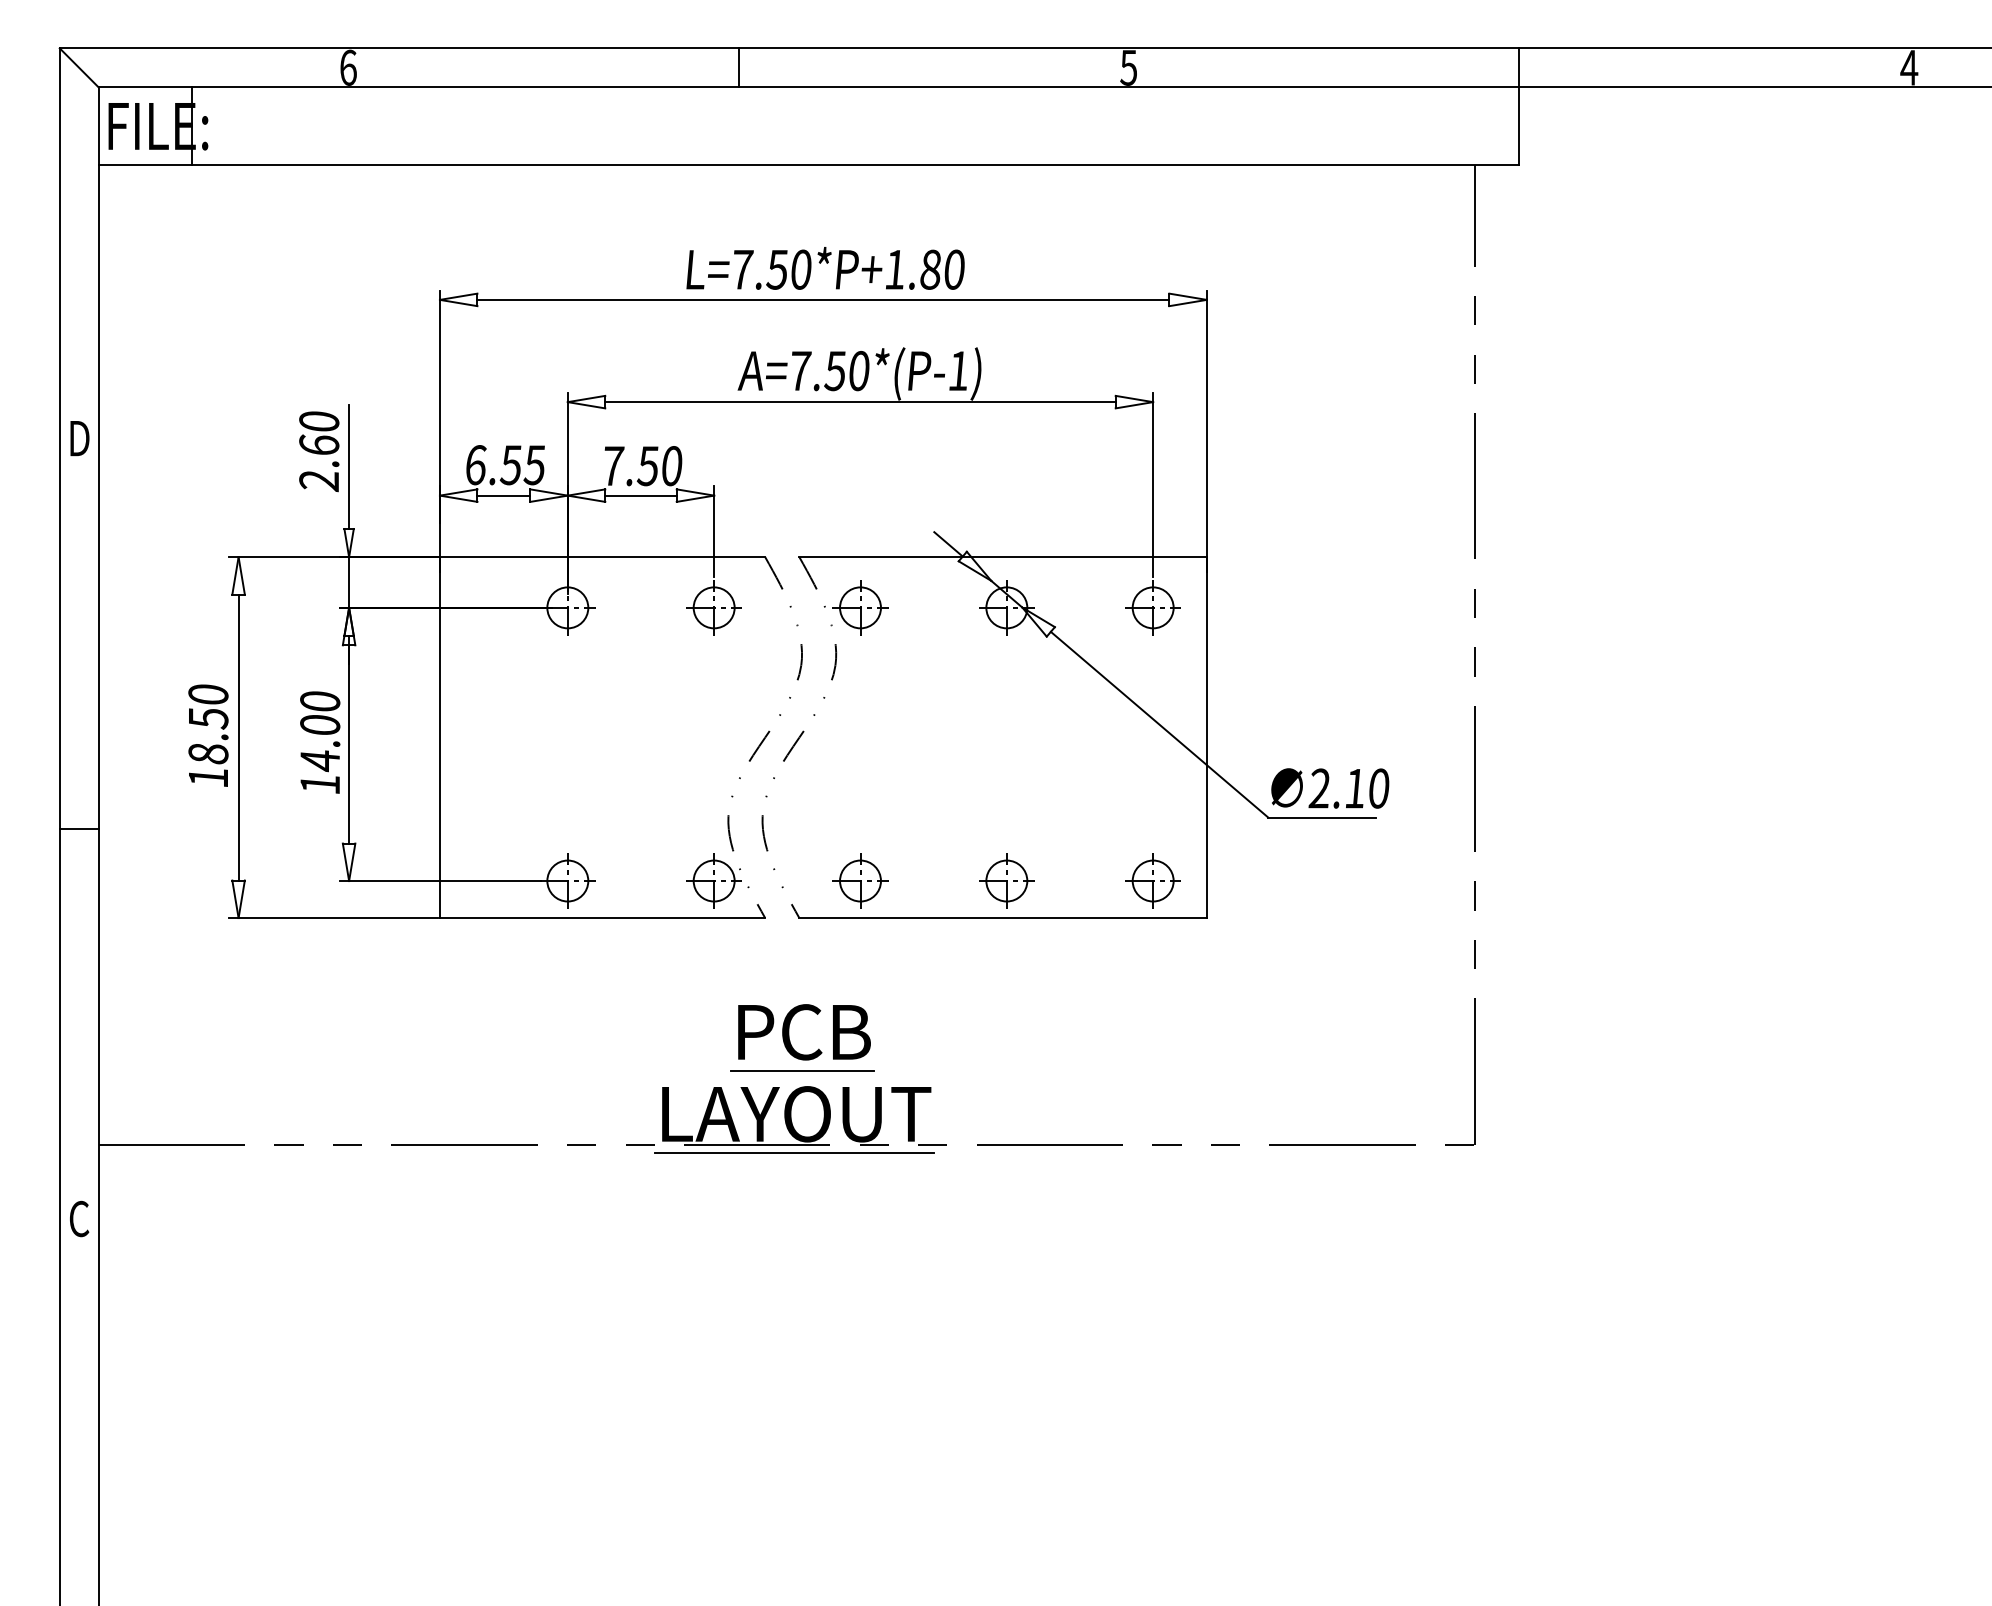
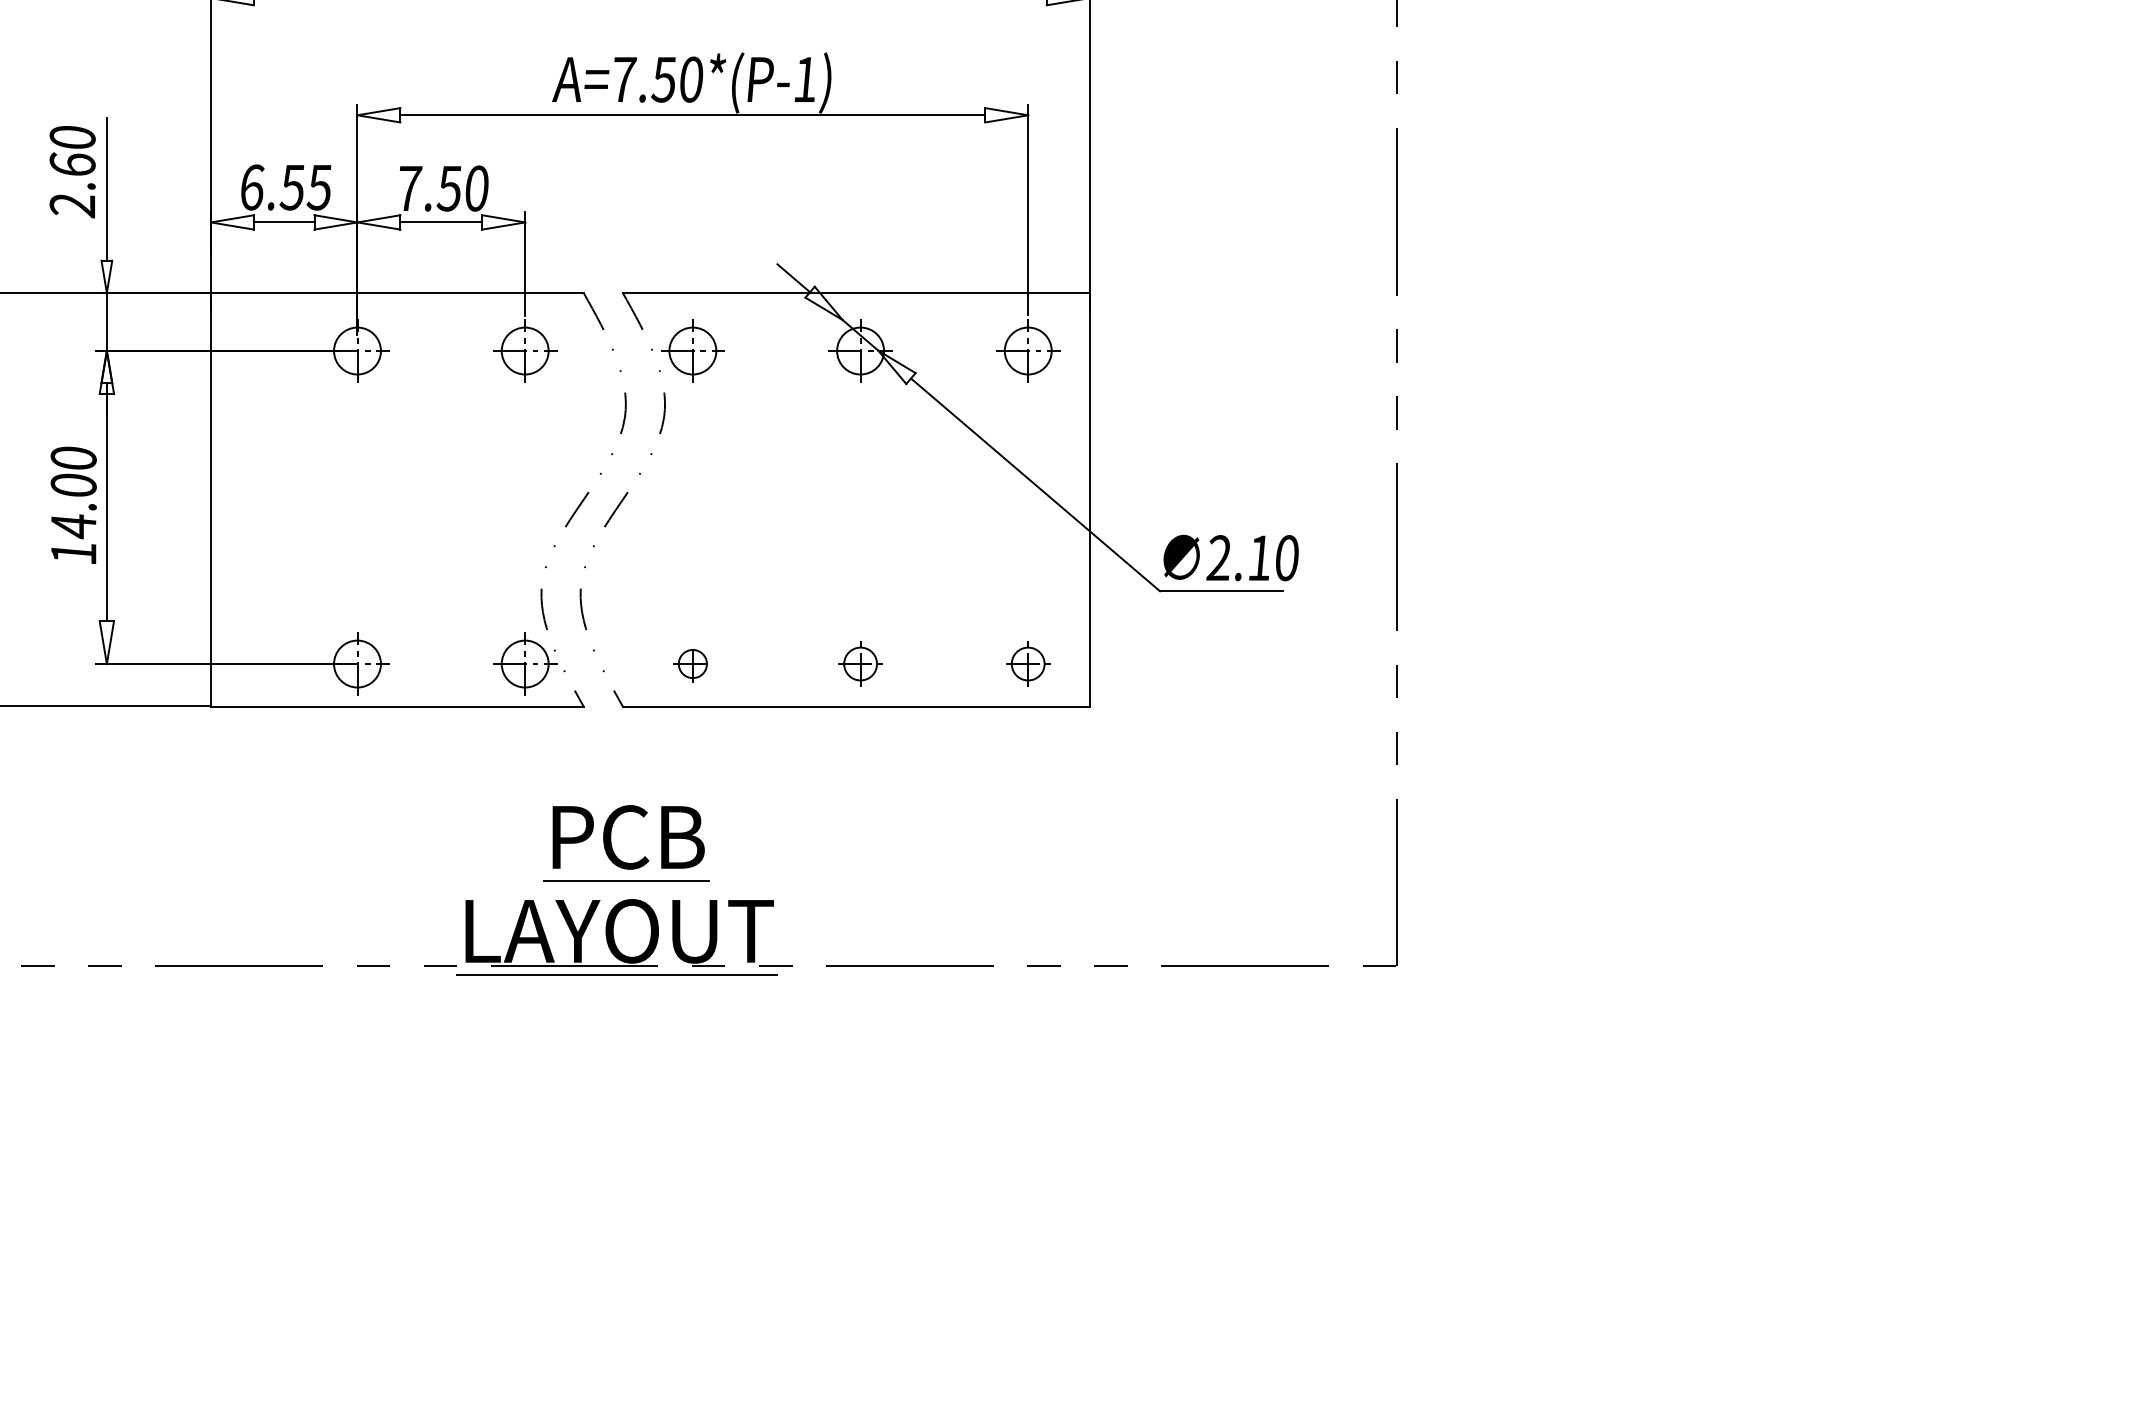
part: (860, 880) -> (692, 663), size x0.6
part: (1006, 880) -> (860, 663), size x0.7
part: (1152, 880) -> (1027, 663), size x0.7

